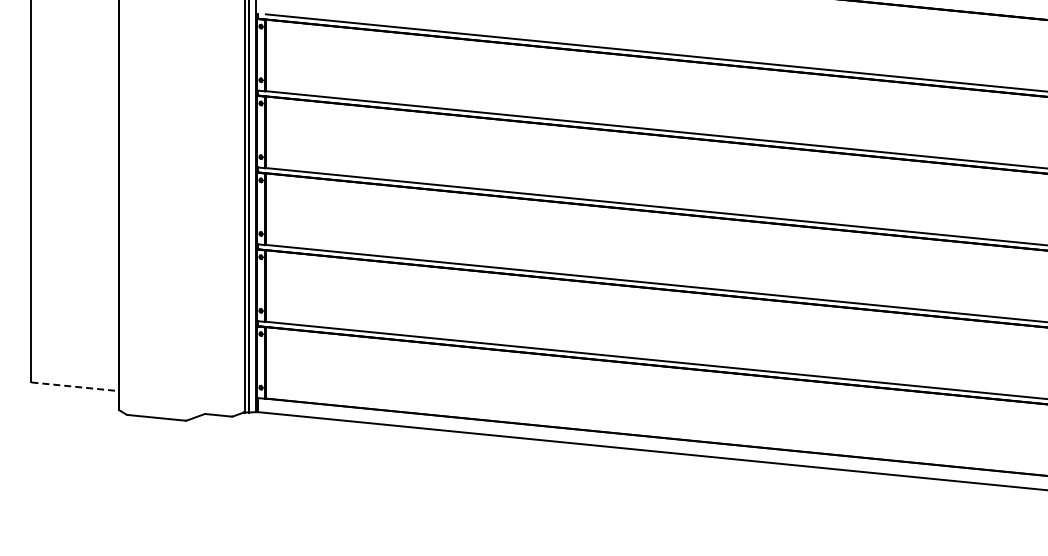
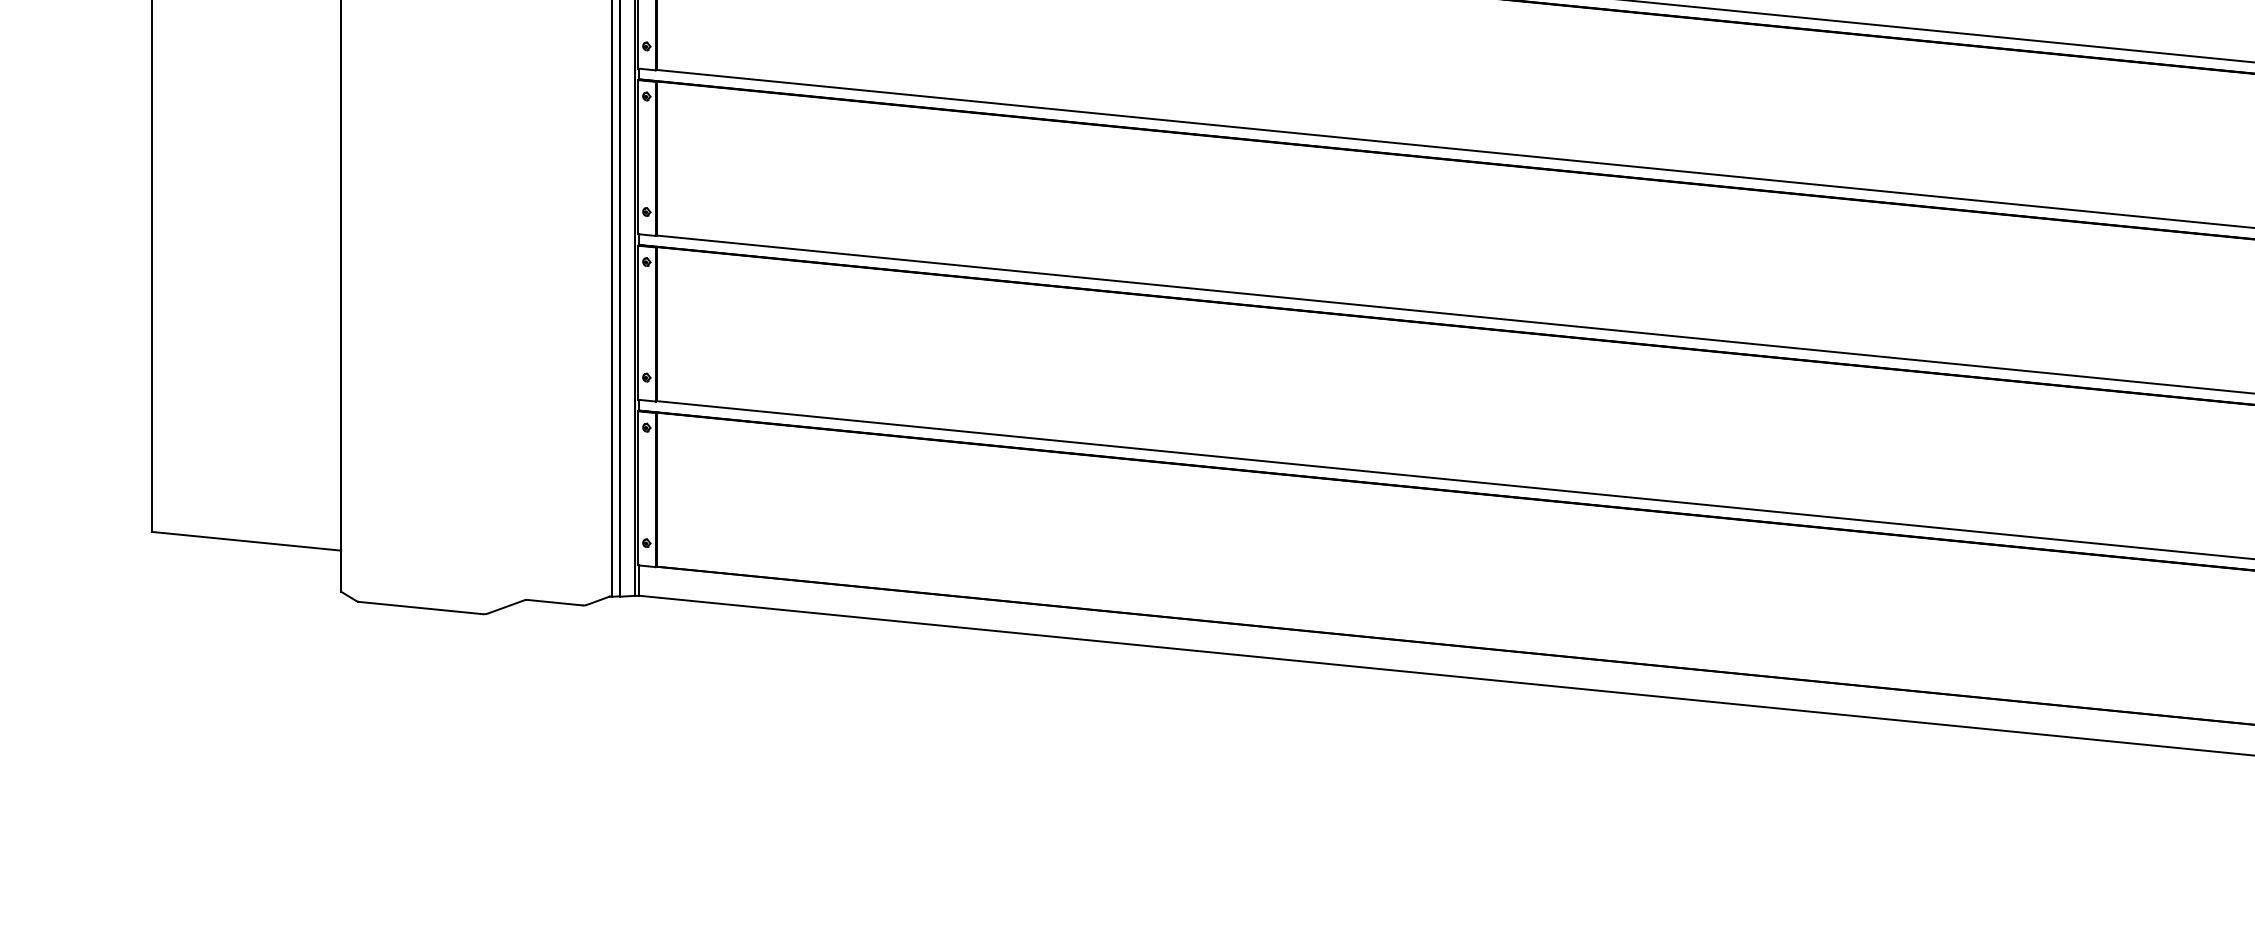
line: (75, 386) -> (246, 540), dashed -> solid

